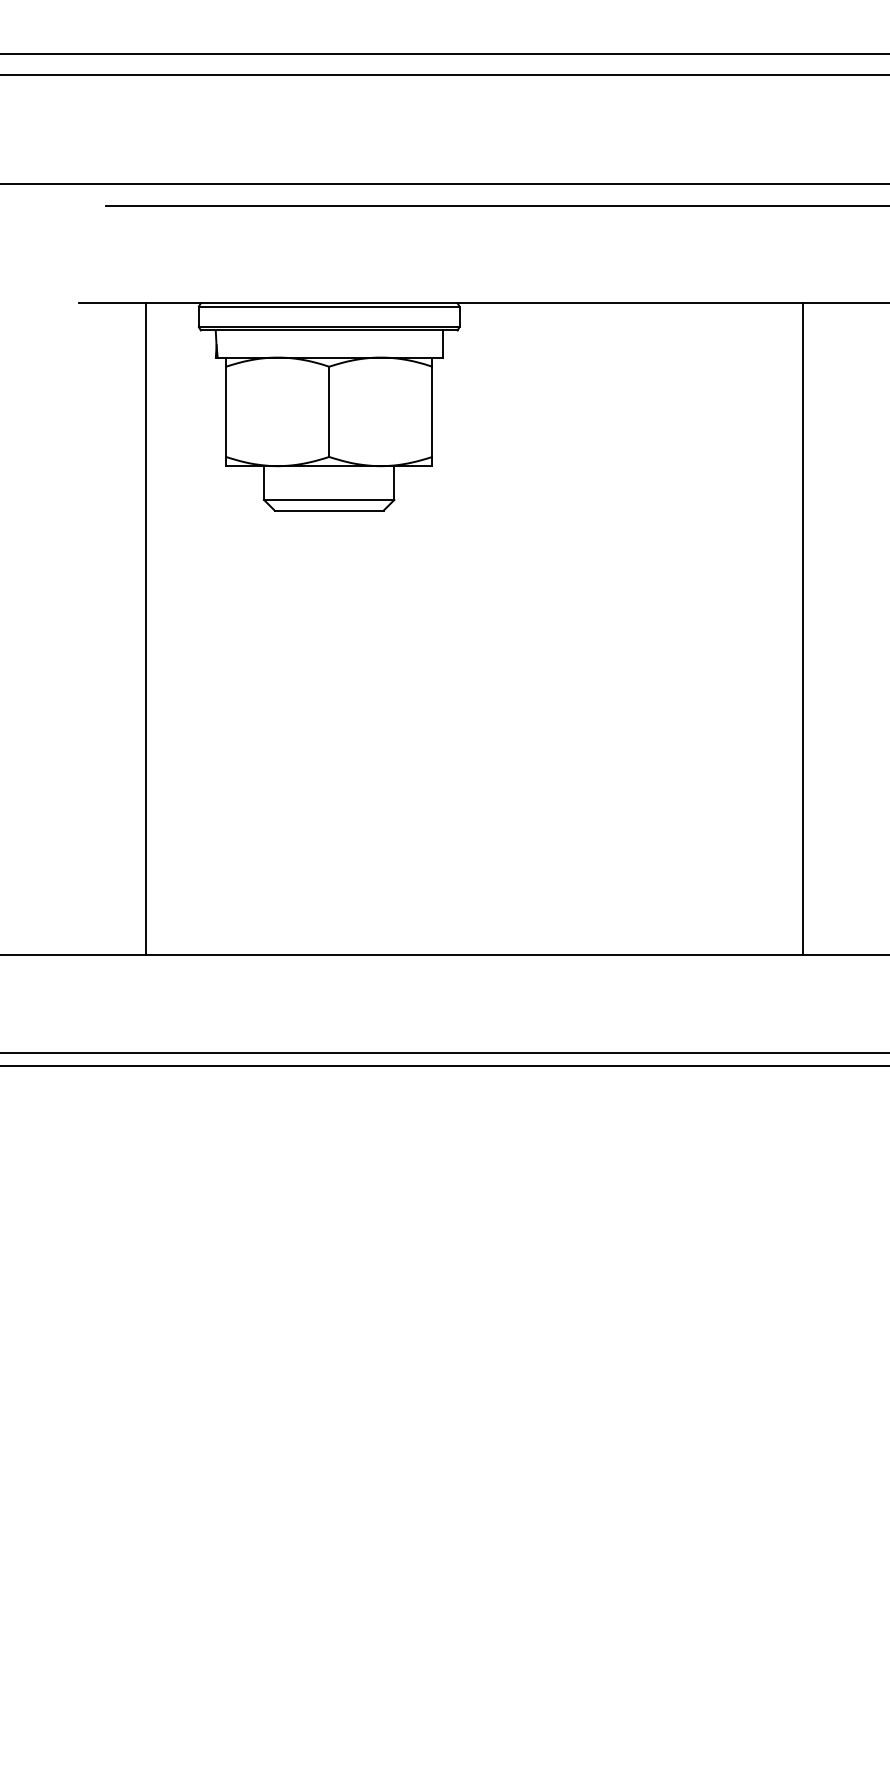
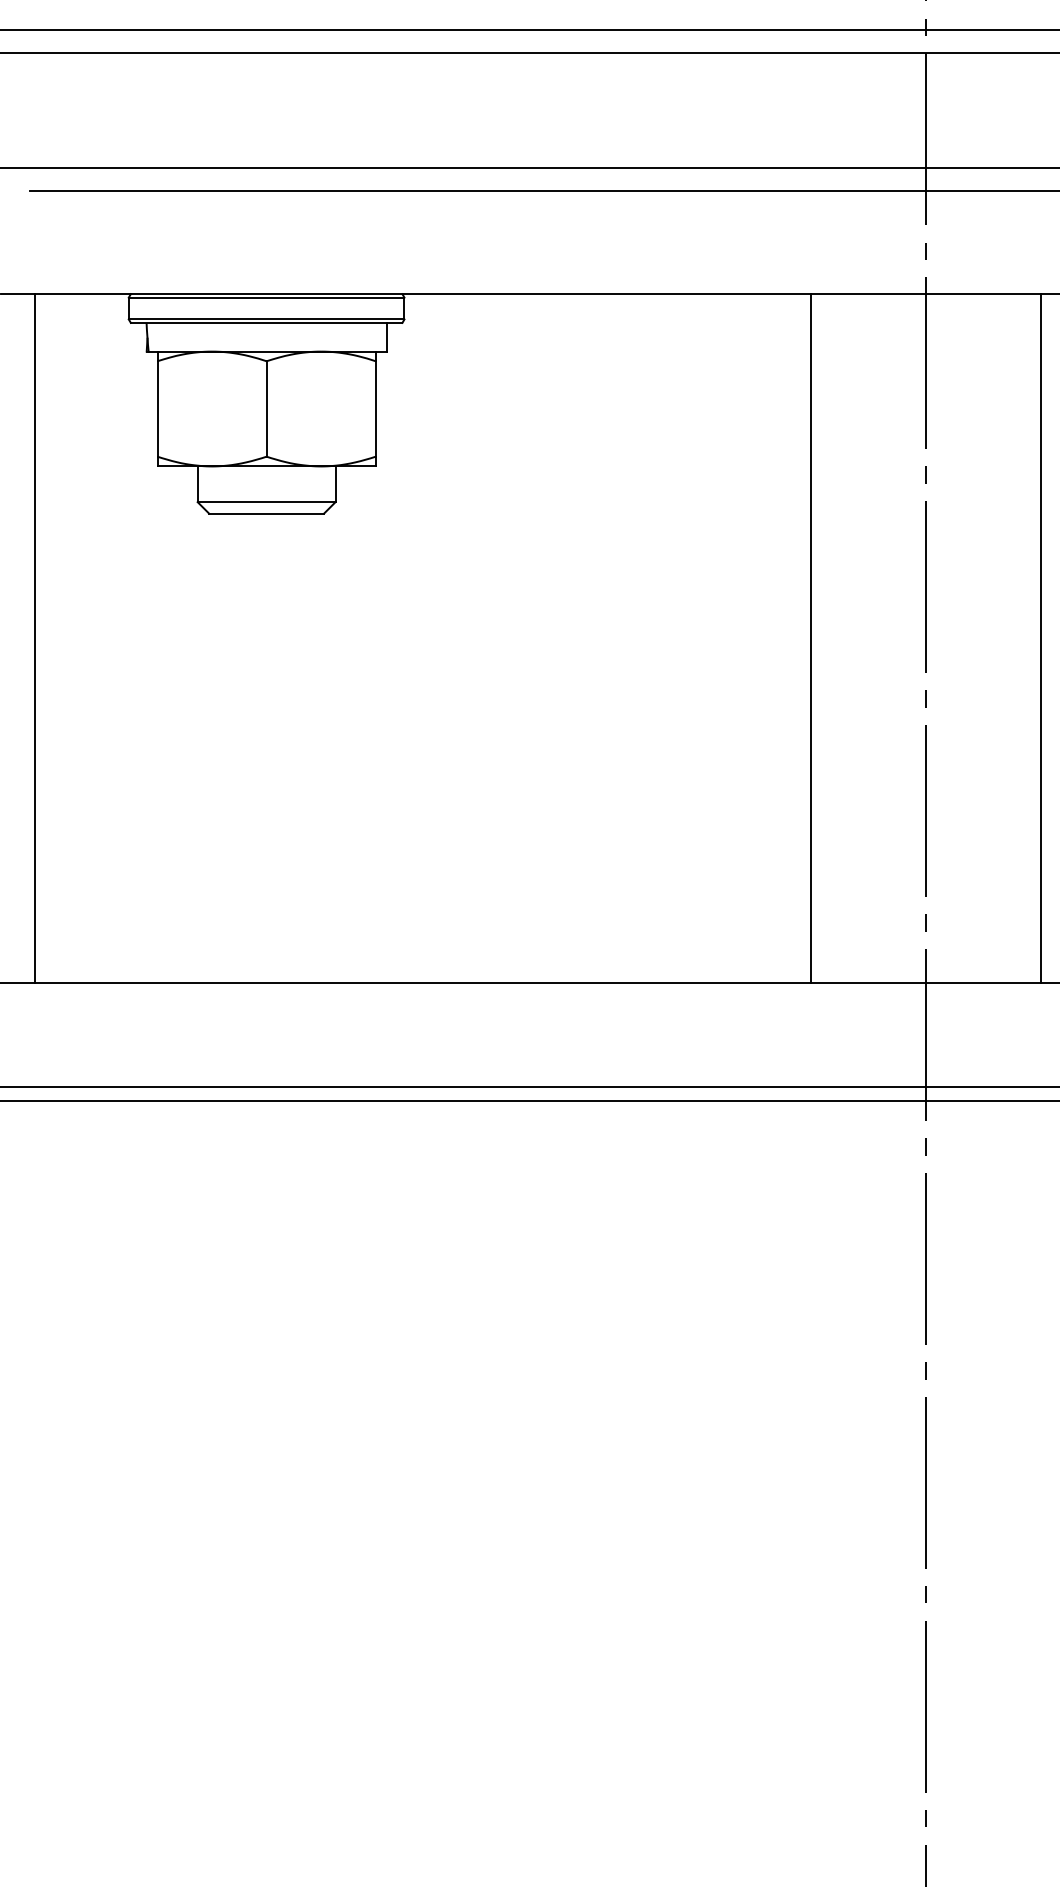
line: (145, 628) -> (34, 638), moved
line: (803, 628) -> (811, 638), moved

